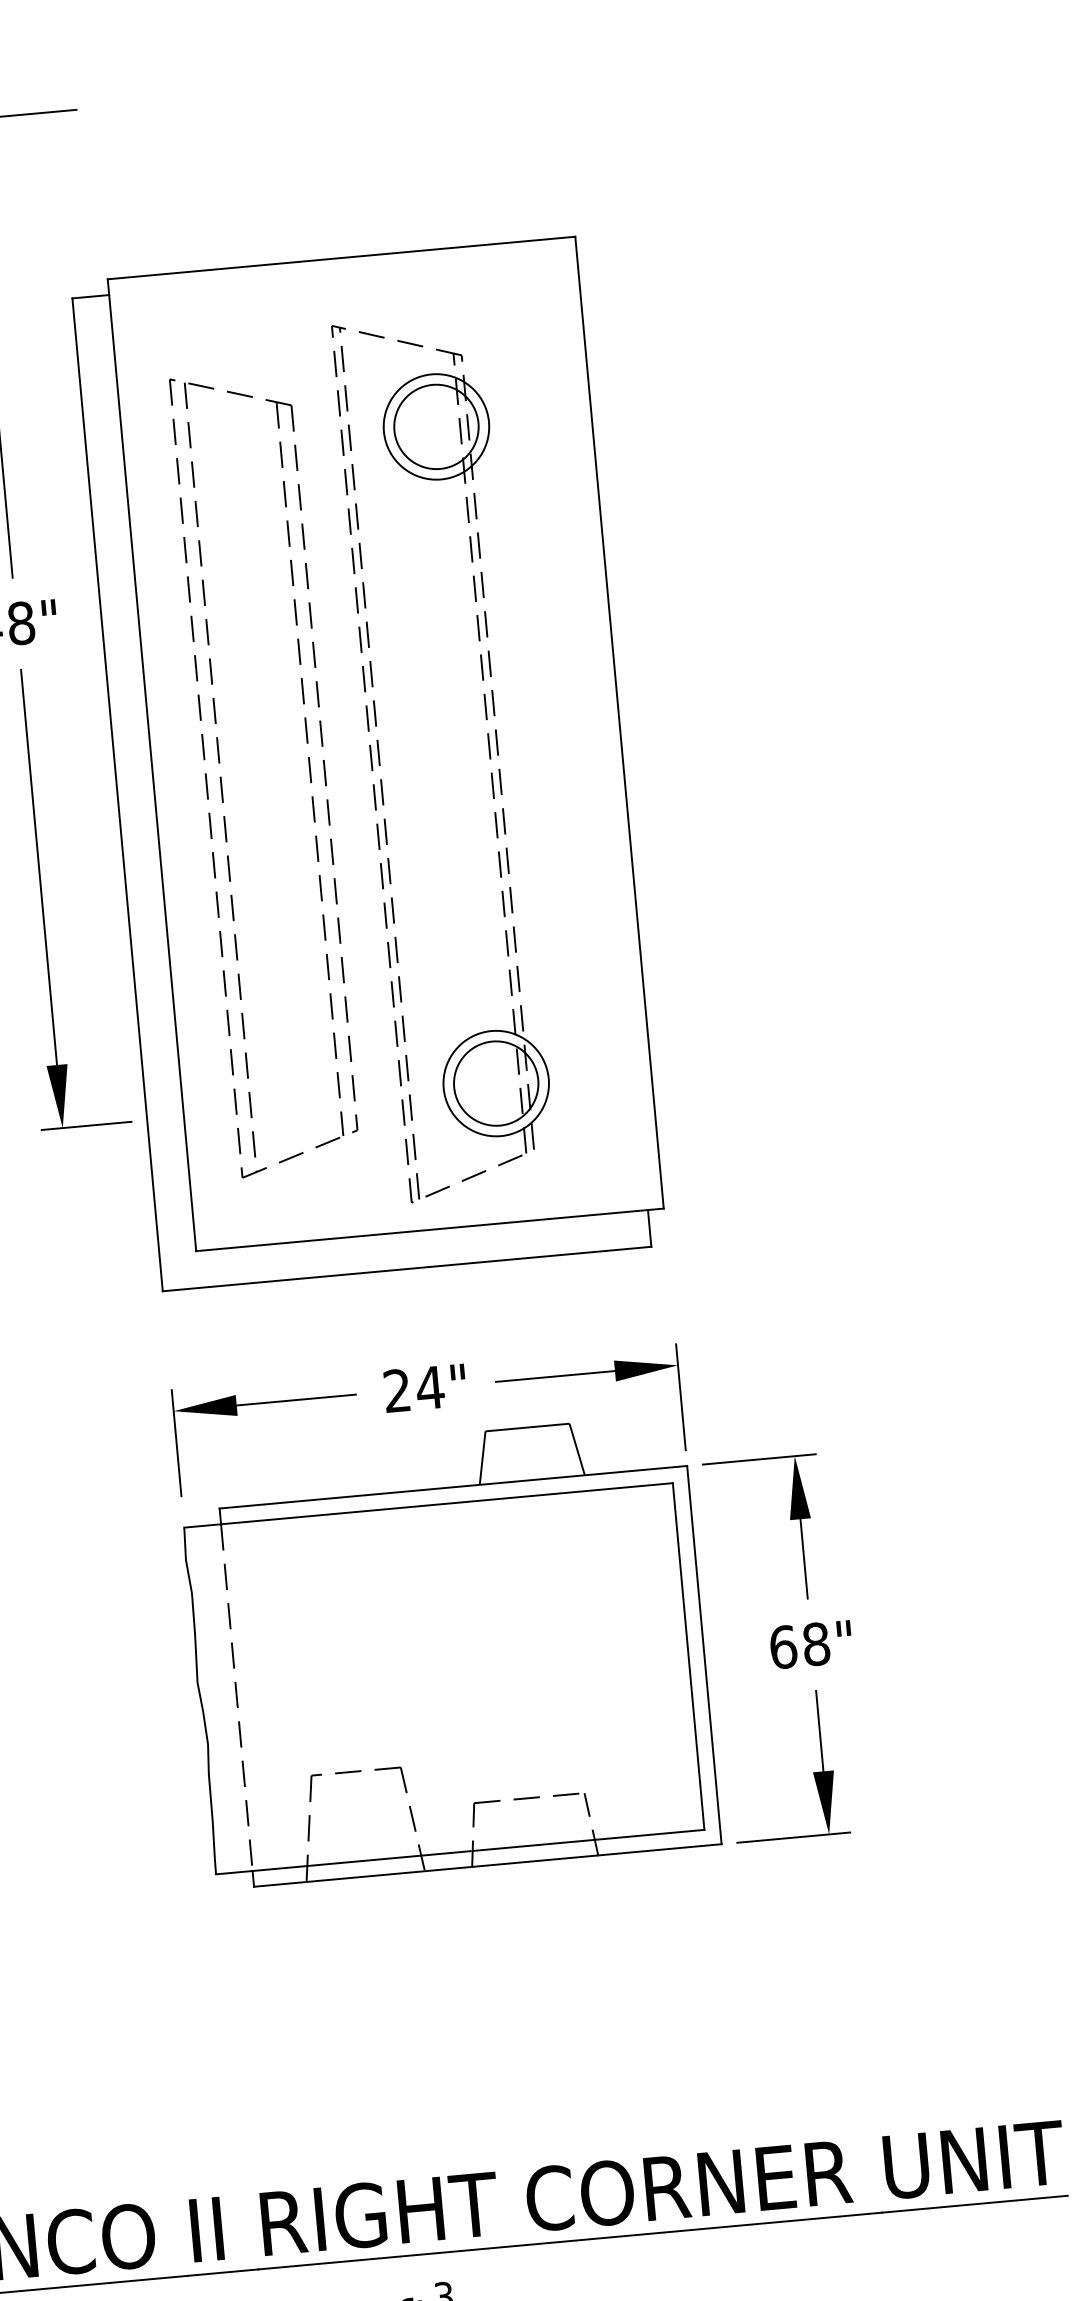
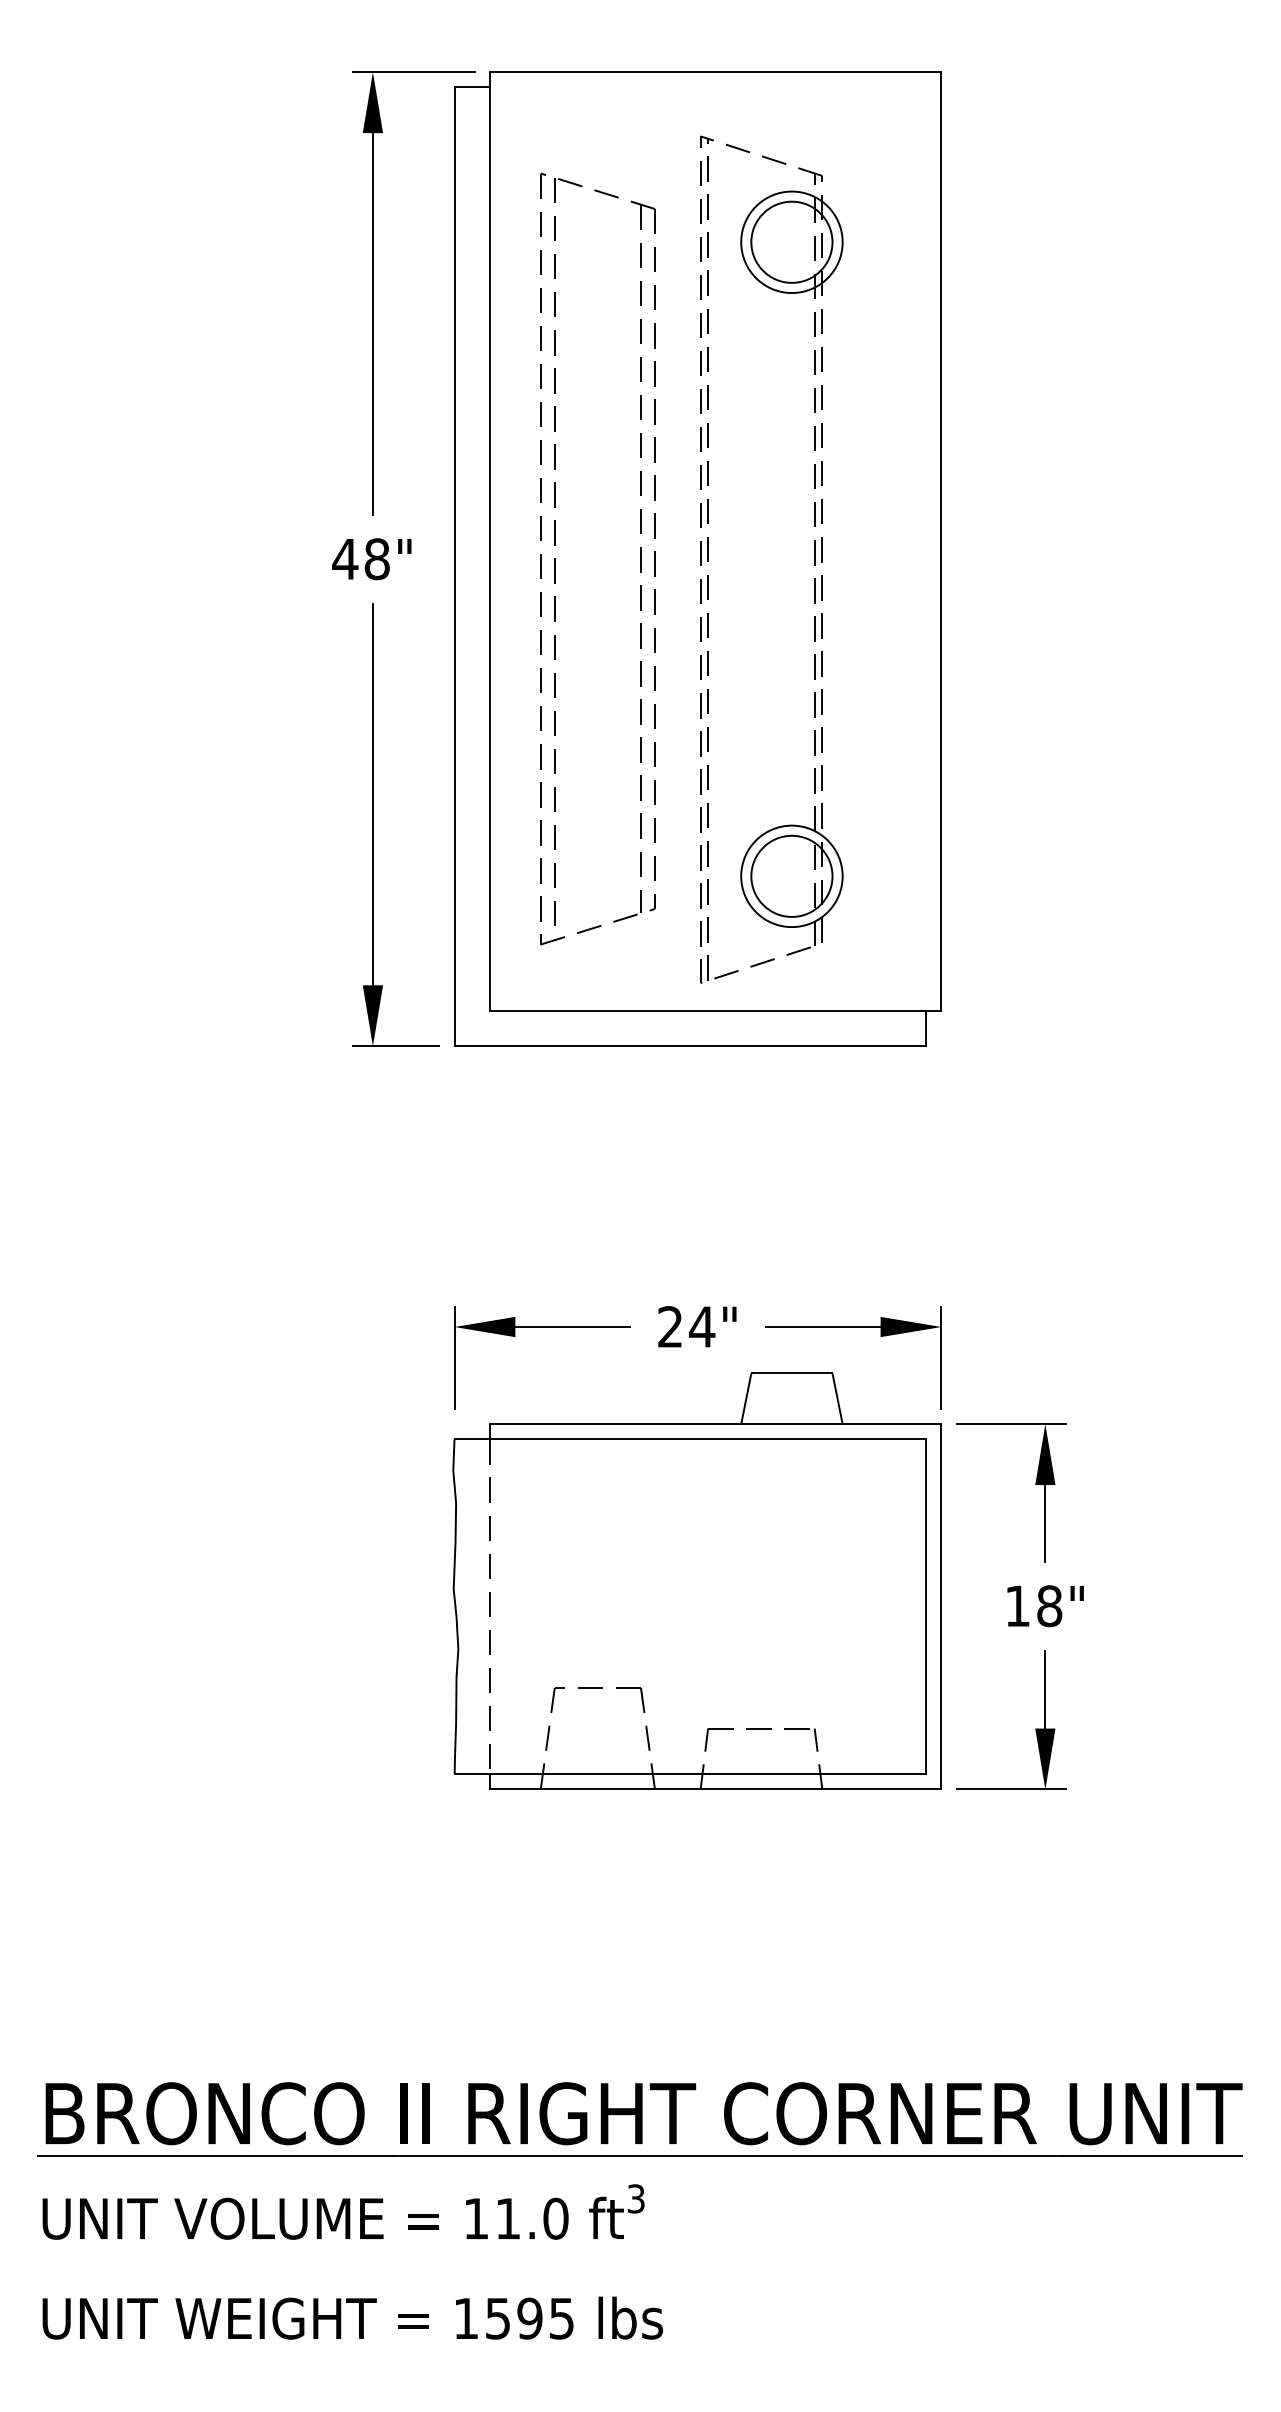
part: (368, 763) -> (697, 558), moved
text: (783, 1647) -> (1017, 1606), 68" -> 18"

